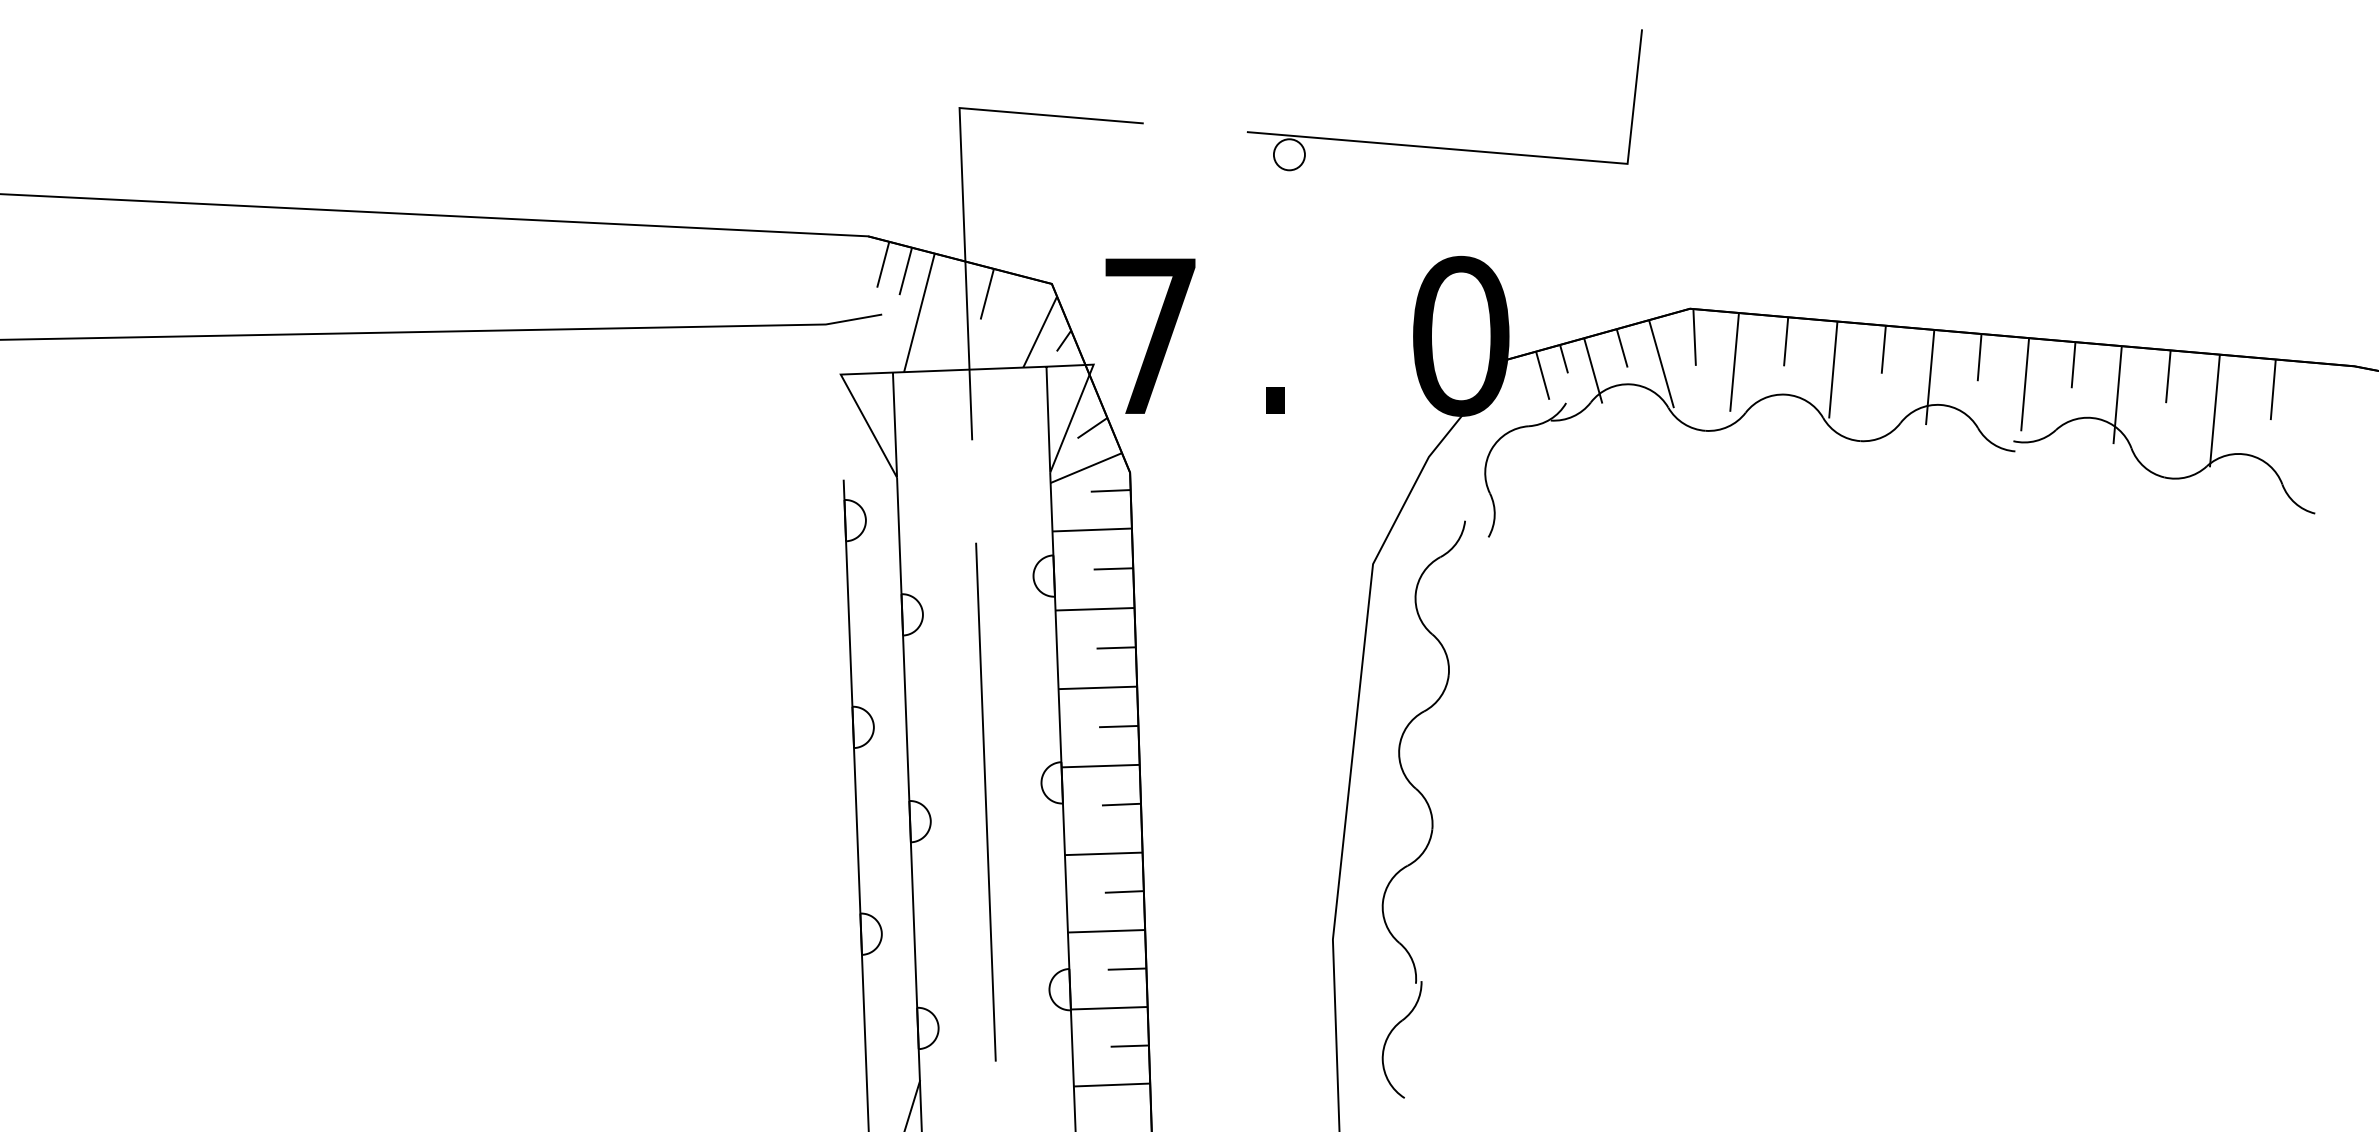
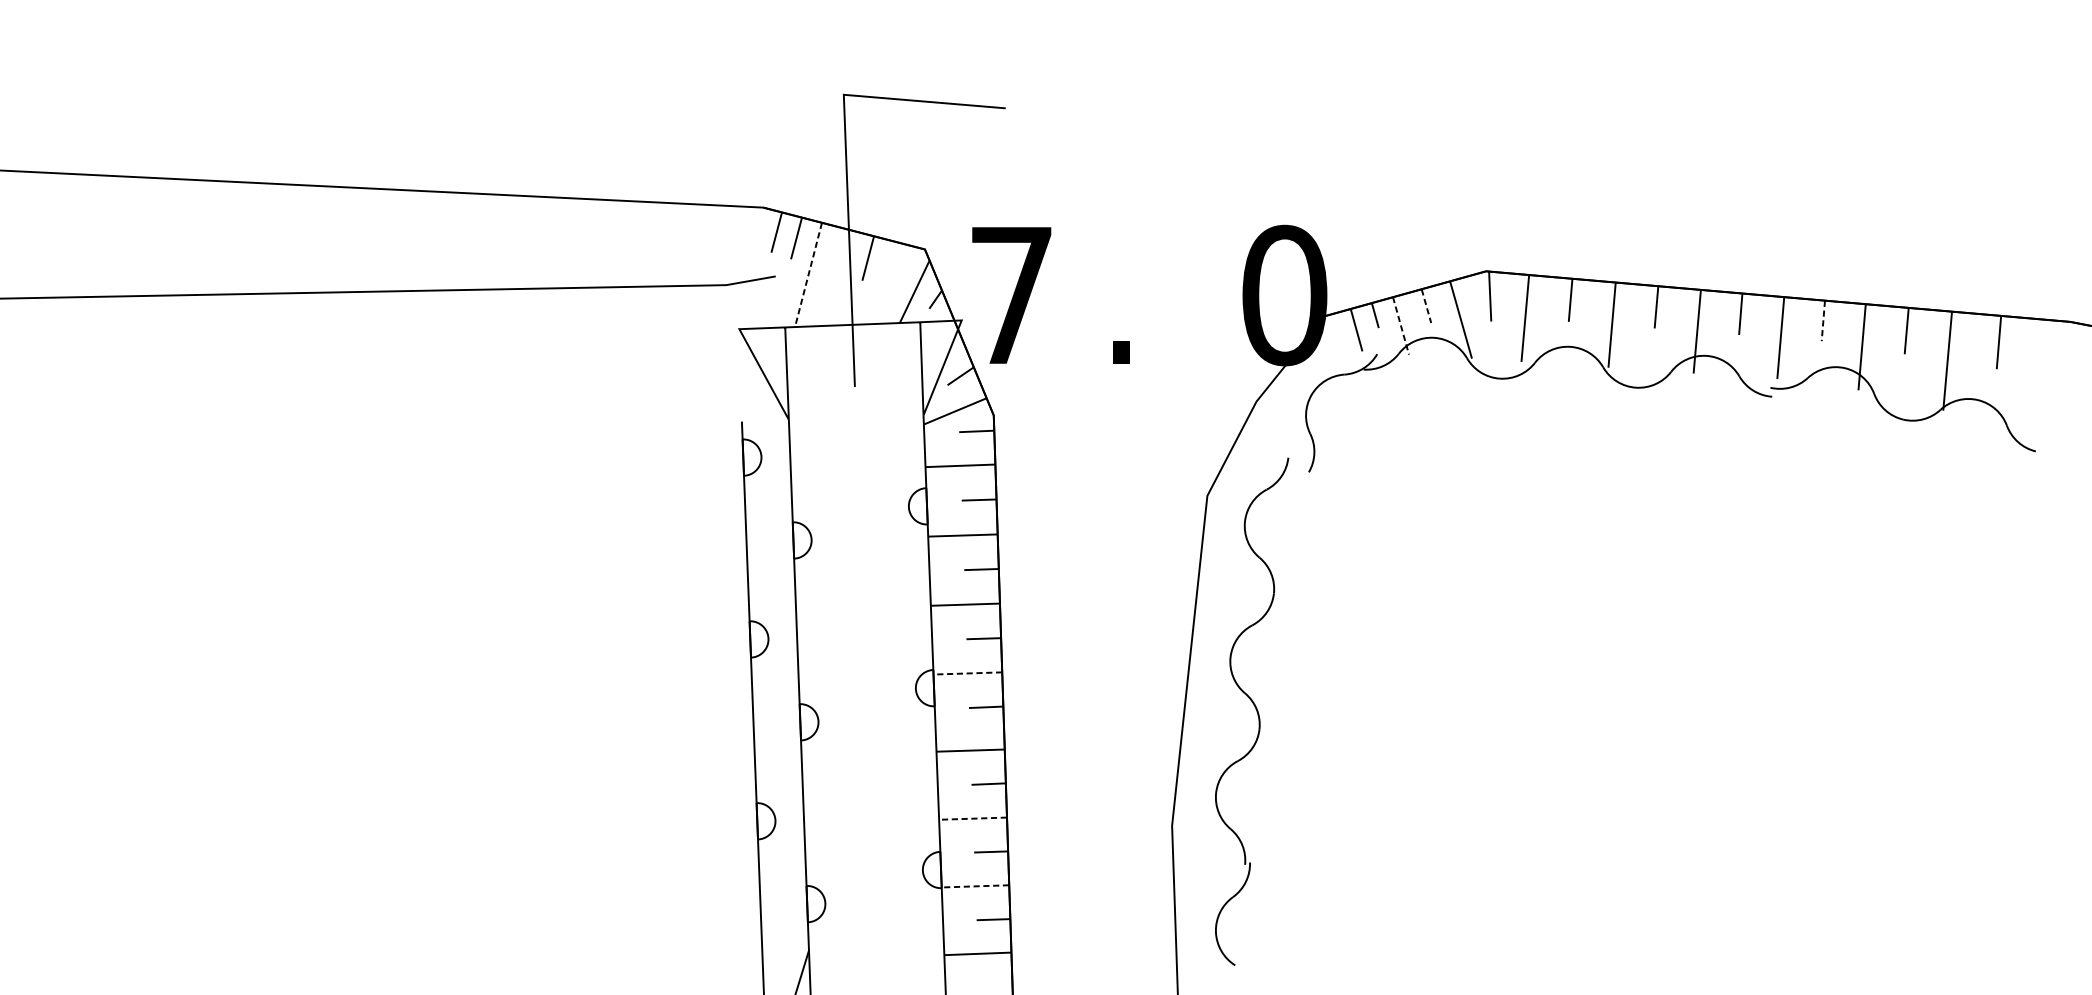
part: (1435, 146) -> (1262, 128), removed
line: (919, 313) -> (808, 275), solid -> dashed
line: (1622, 348) -> (1426, 306), solid -> dashed
line: (2073, 365) -> (1823, 321), solid -> dashed
line: (1593, 370) -> (1401, 325), solid -> dashed
line: (1100, 766) -> (967, 673), solid -> dashed
line: (985, 801) -> (866, 704), removed
line: (1106, 931) -> (973, 818), solid -> dashed
line: (1108, 1008) -> (974, 886), solid -> dashed

